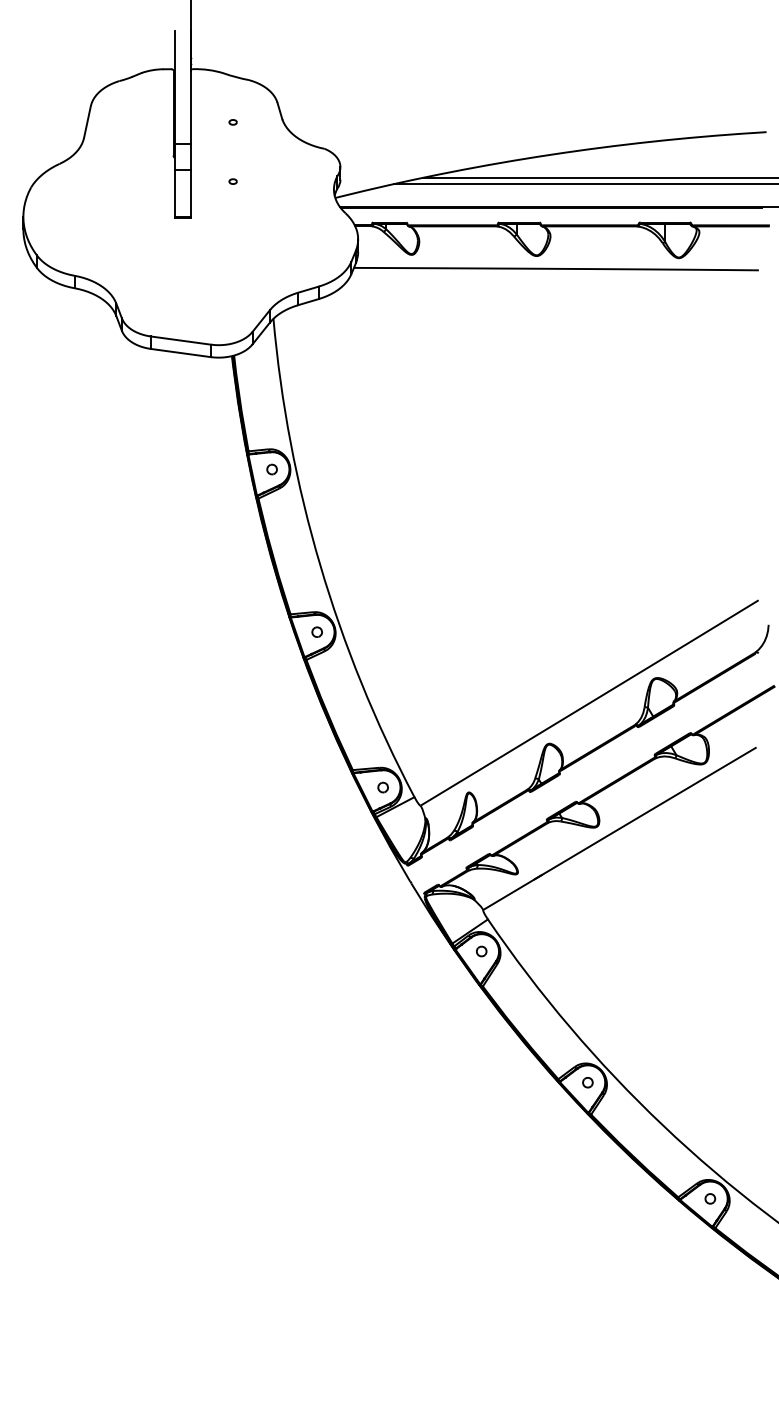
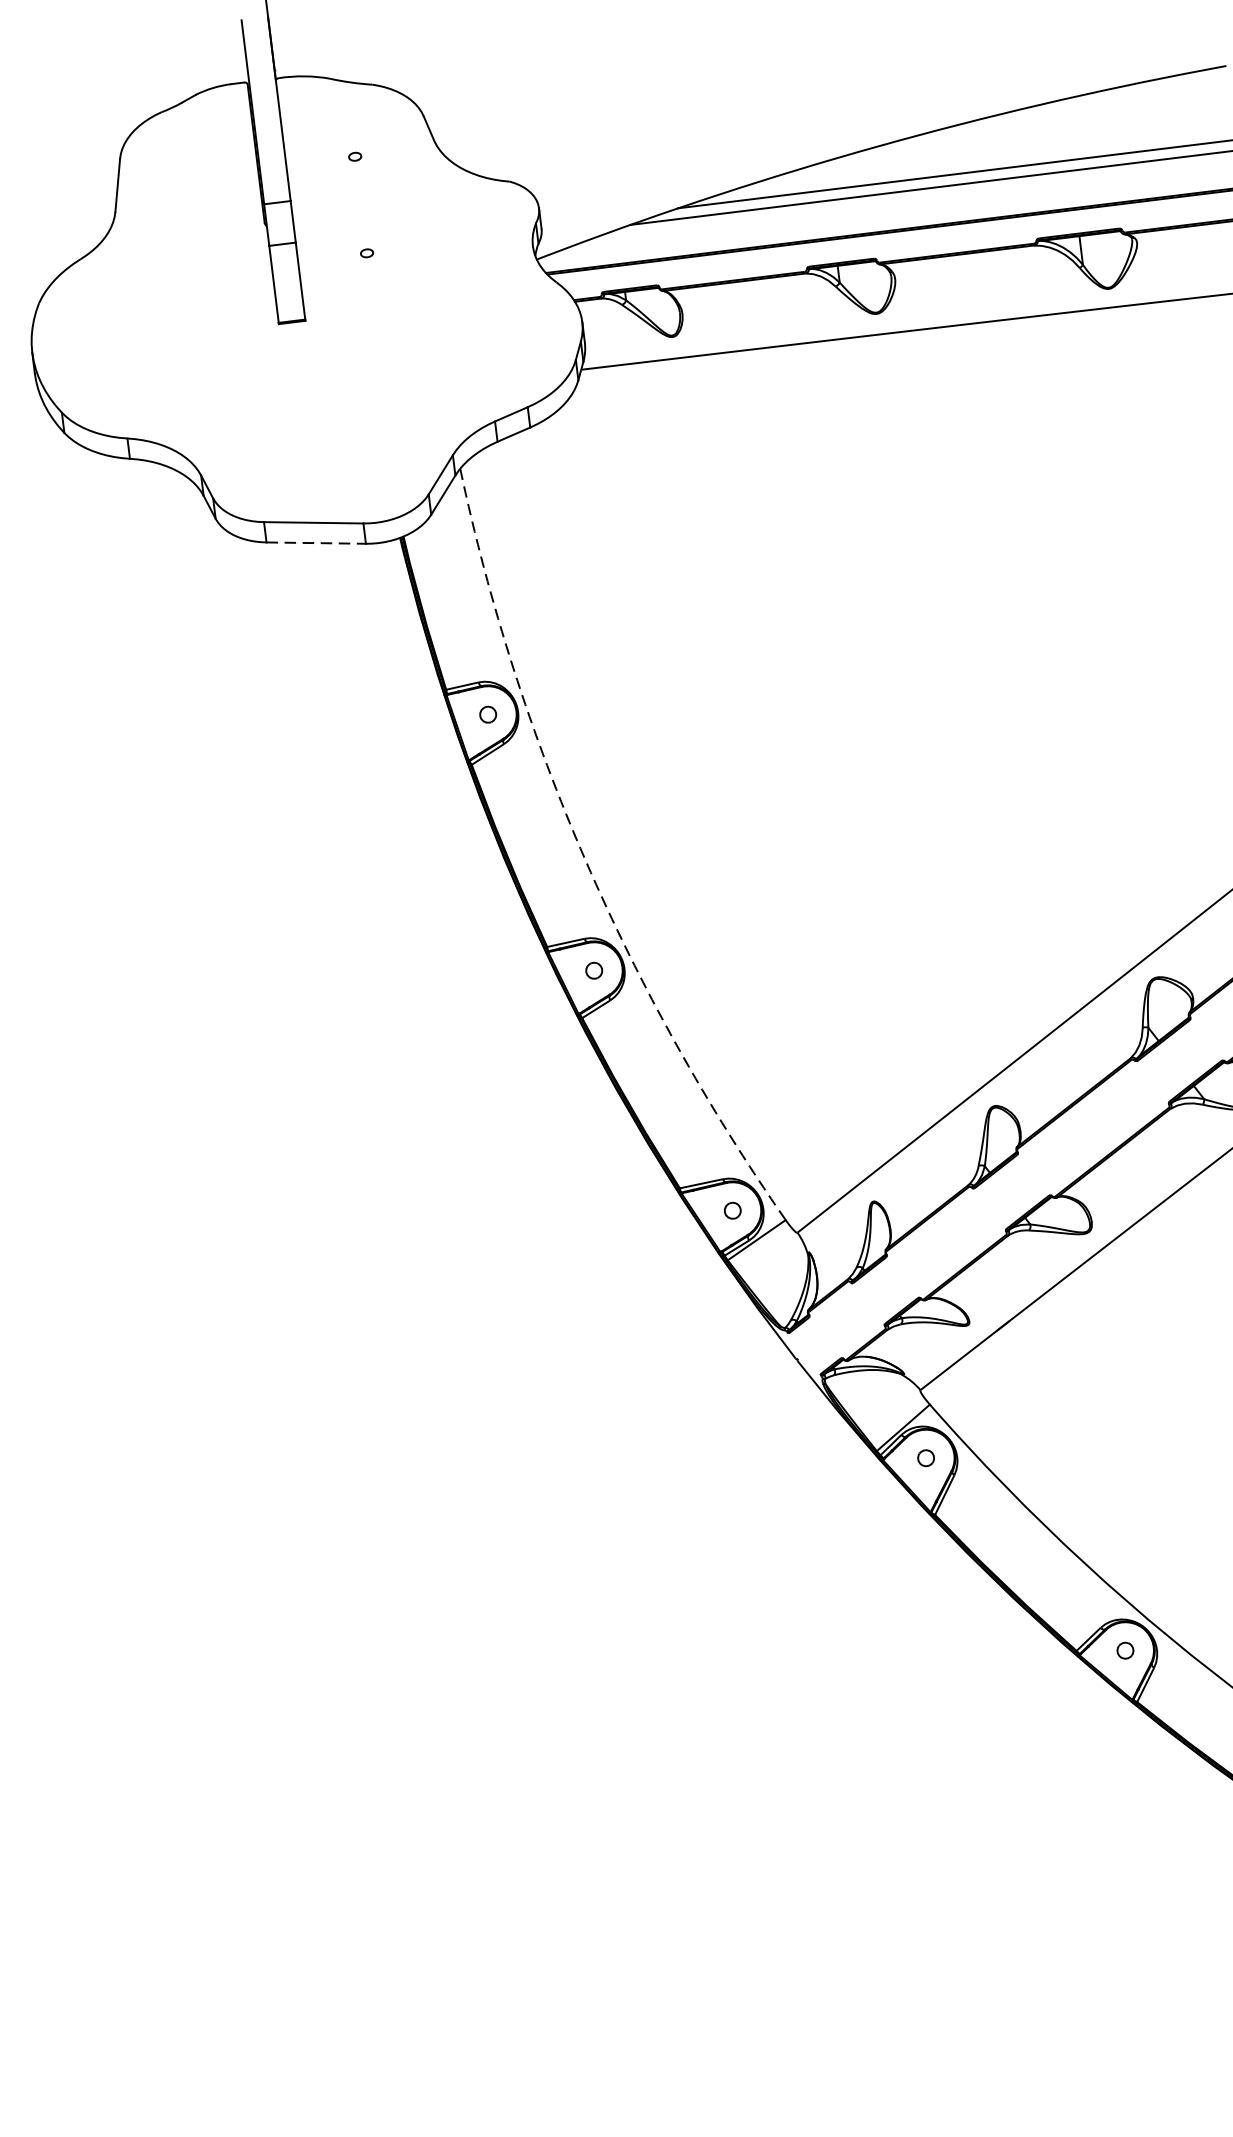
line: (181, 353) -> (317, 543), solid -> dashed
arc: (320, 564) -> (586, 859), solid -> dashed

